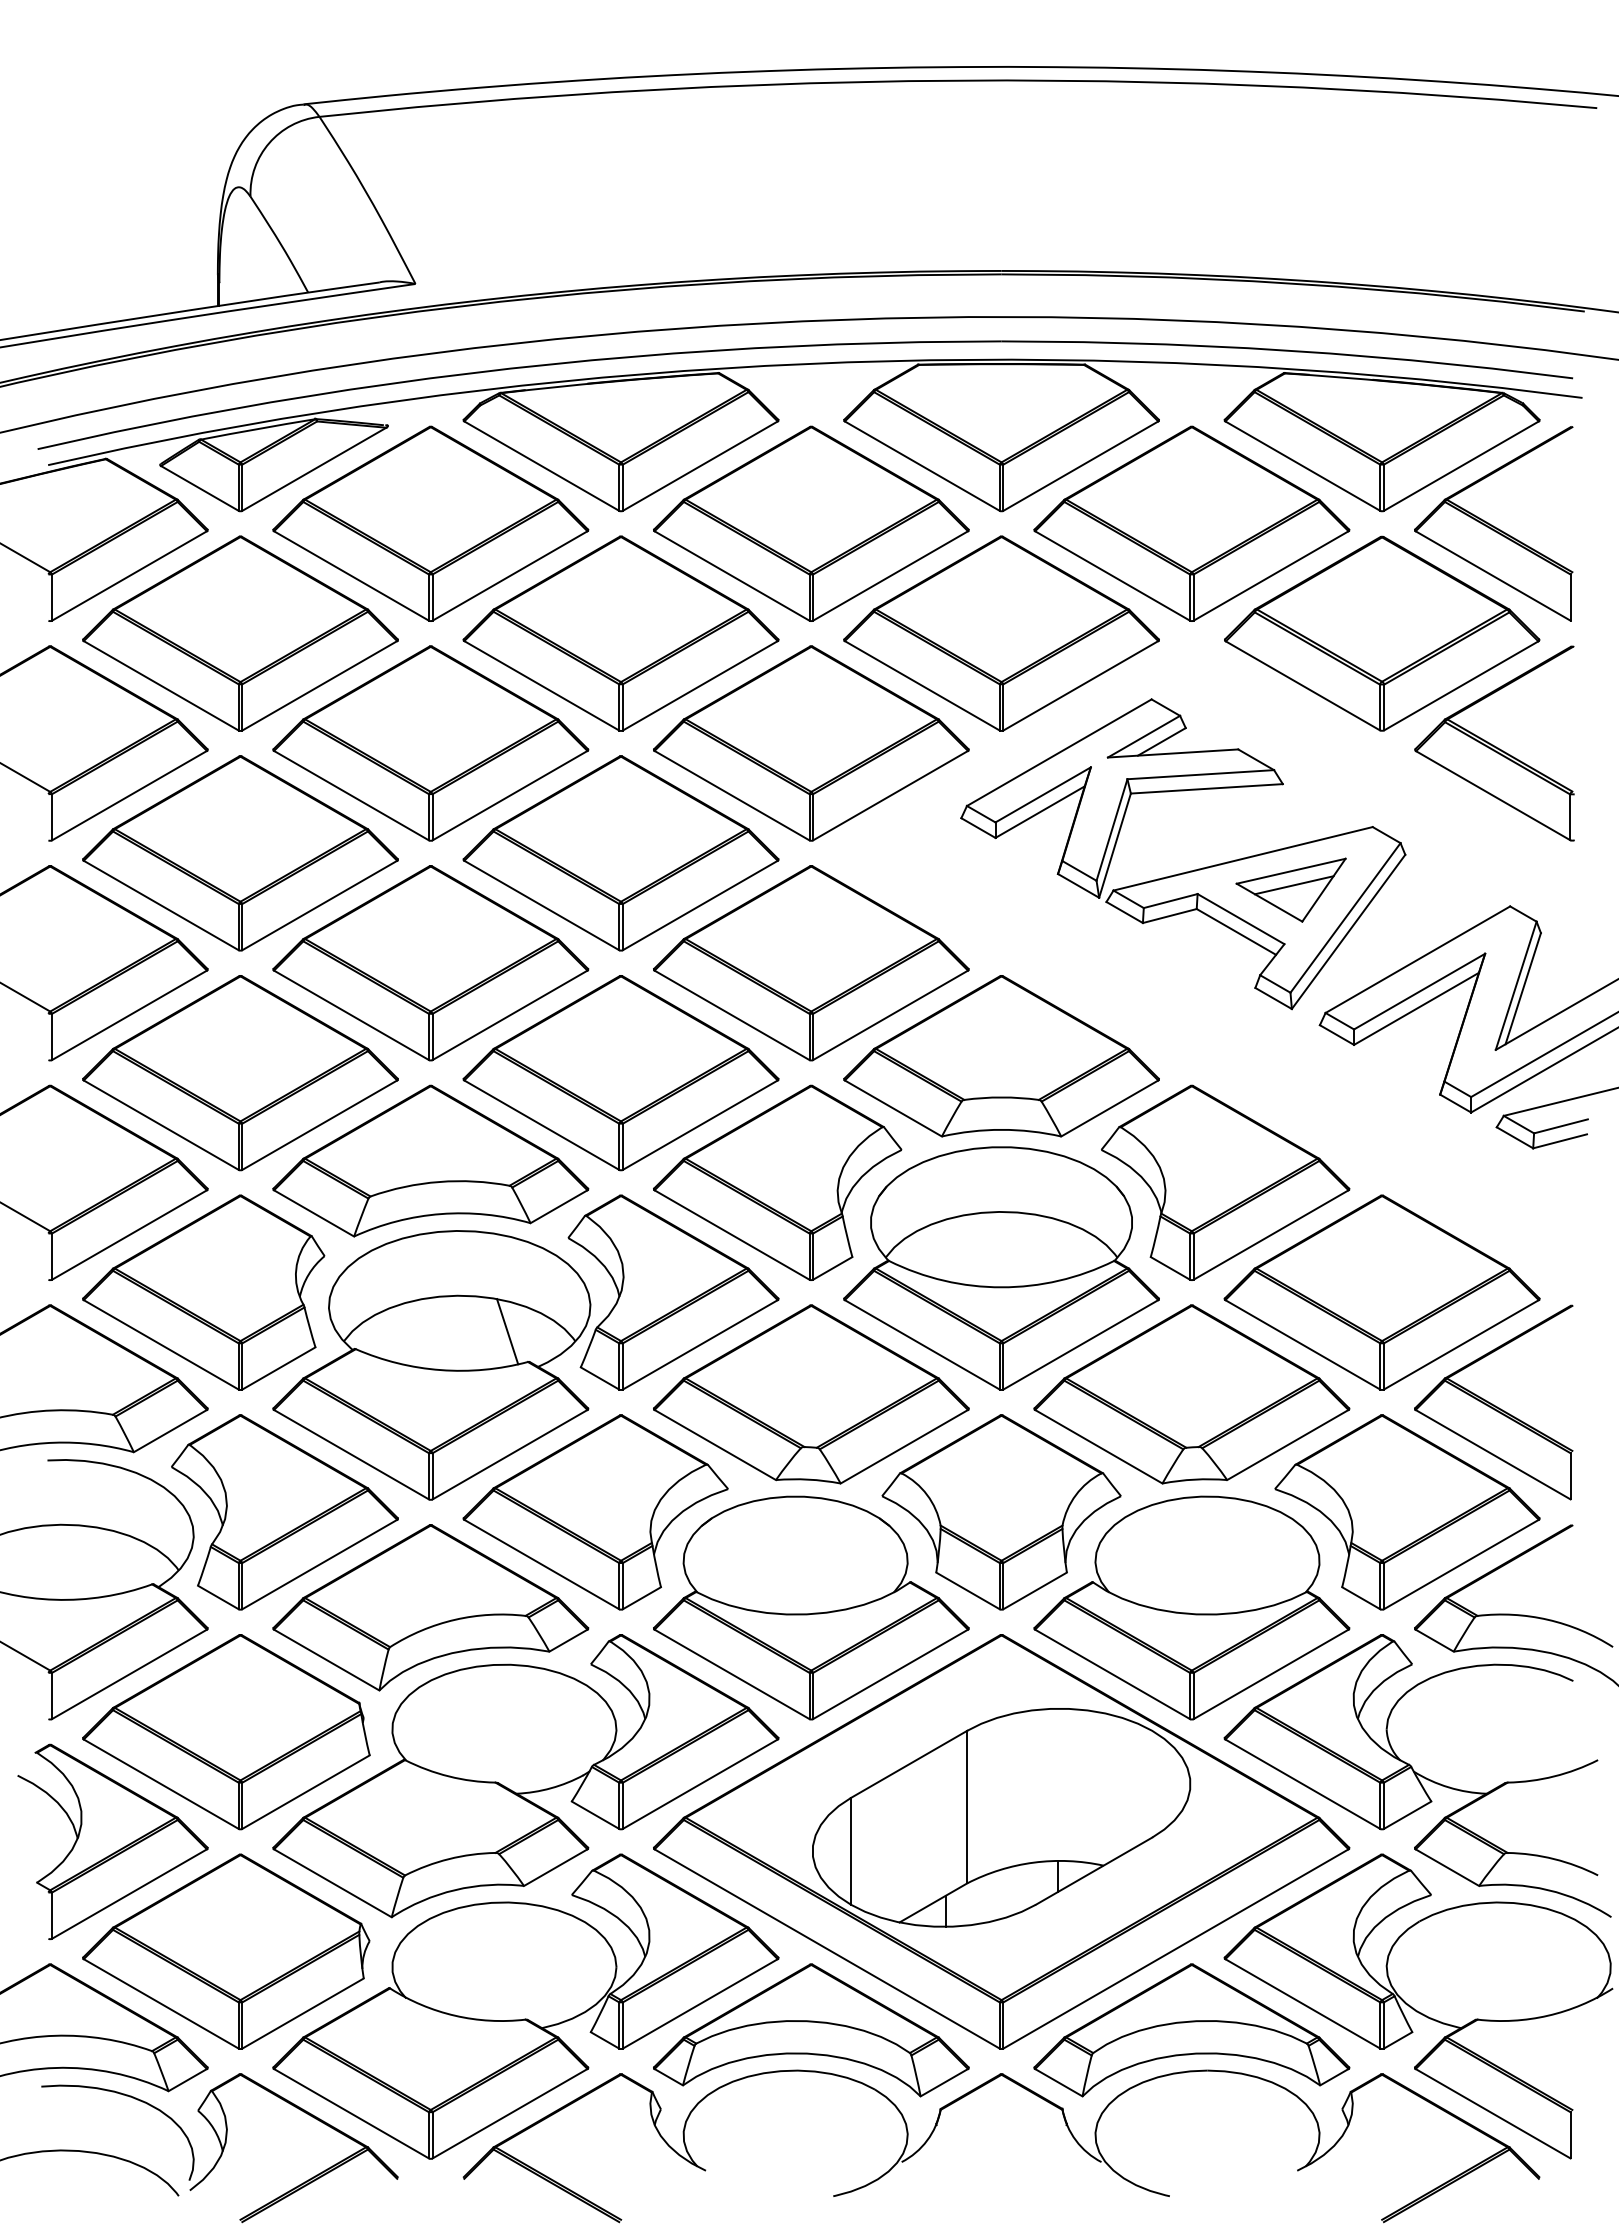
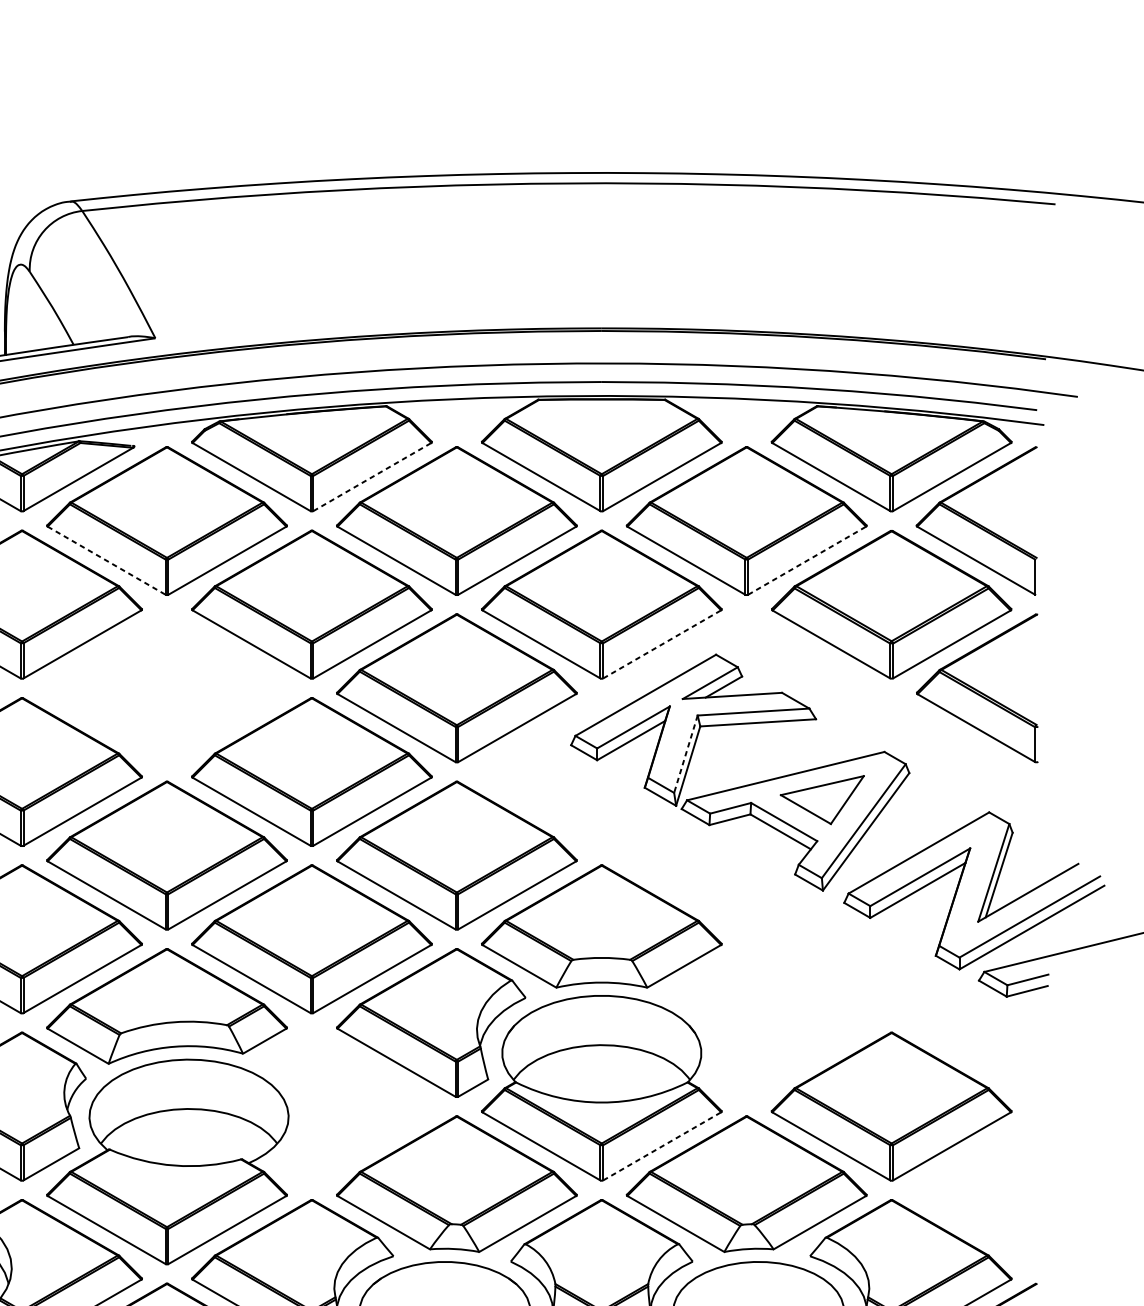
line: (700, 465) -> (372, 476), solid -> dashed
line: (1271, 575) -> (807, 560), solid -> dashed
line: (351, 576) -> (106, 561), solid -> dashed
line: (1081, 685) -> (662, 644), solid -> dashed
part: (430, 743) -> (166, 688), removed
line: (1111, 830) -> (685, 754), solid -> dashed
line: (1293, 885) -> (824, 796), removed
part: (1225, 1182) -> (772, 1022), removed
part: (673, 1292) -> (351, 1106), removed
line: (507, 1331) -> (225, 1136), removed
line: (1081, 1344) -> (662, 1146), solid -> dashed
part: (1493, 1402) -> (976, 1190), removed

